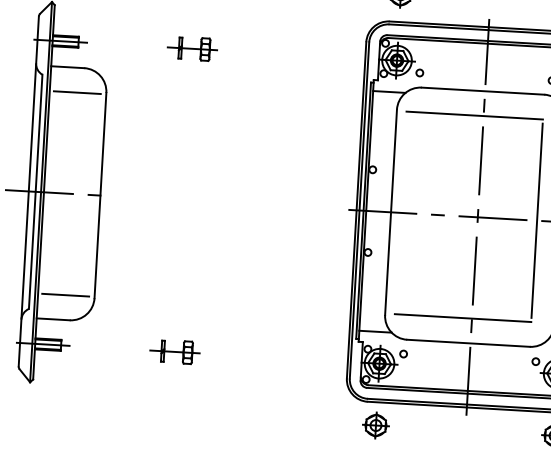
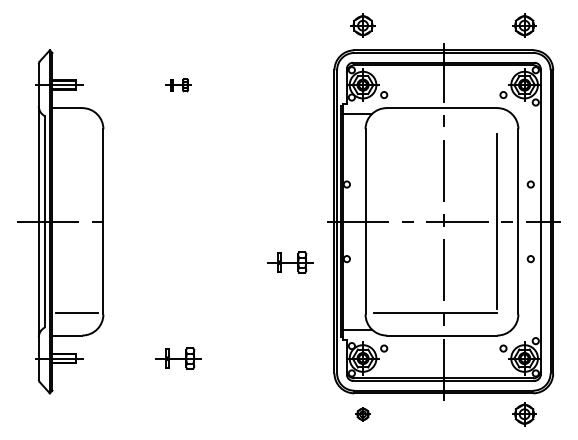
part: (192, 49) -> (178, 85), size x0.6
line: (77, 92) -> (77, 130), removed
line: (474, 115) -> (435, 130), removed
part: (305, 252) -> (290, 262), added
part: (375, 425) -> (362, 414), size x0.6

